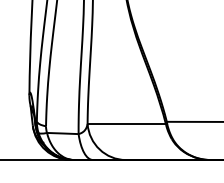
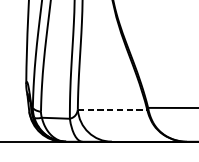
line: (127, 123) -> (113, 109), solid -> dashed

